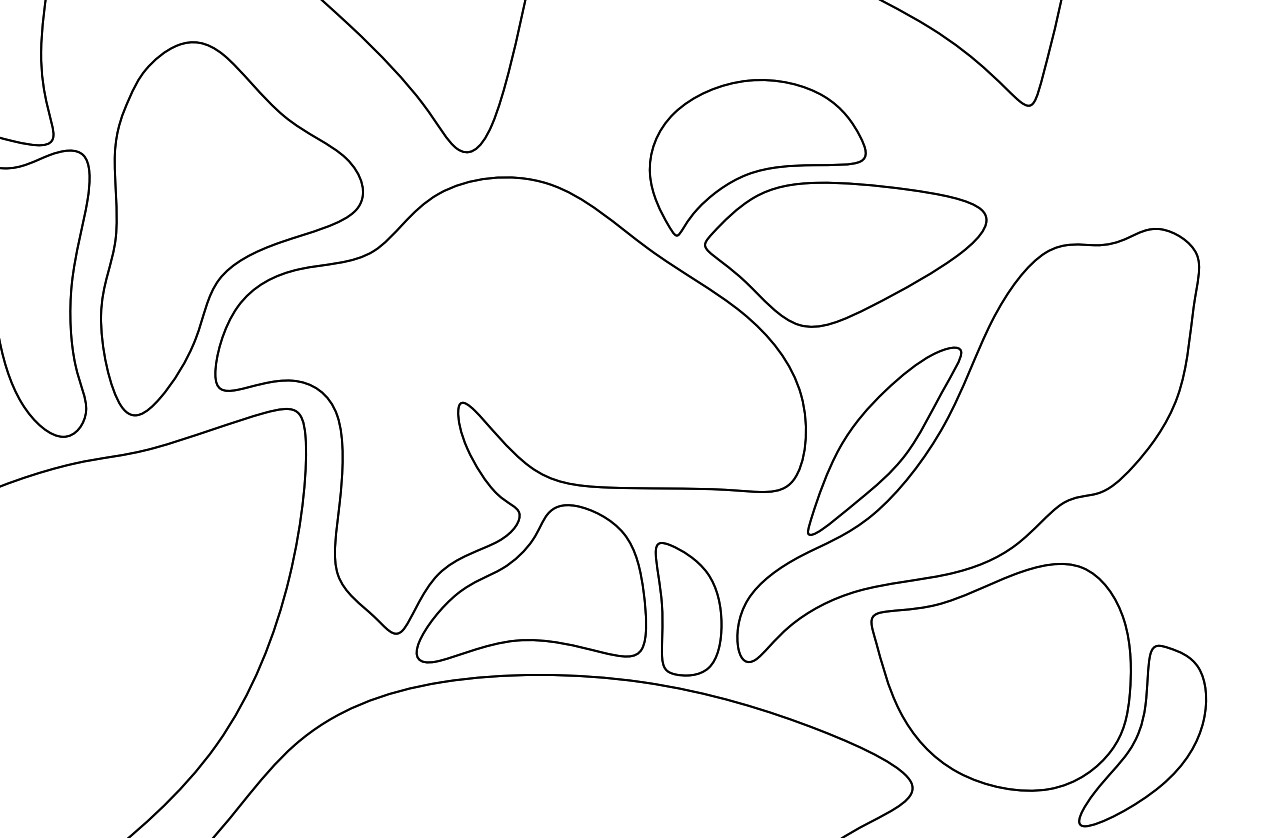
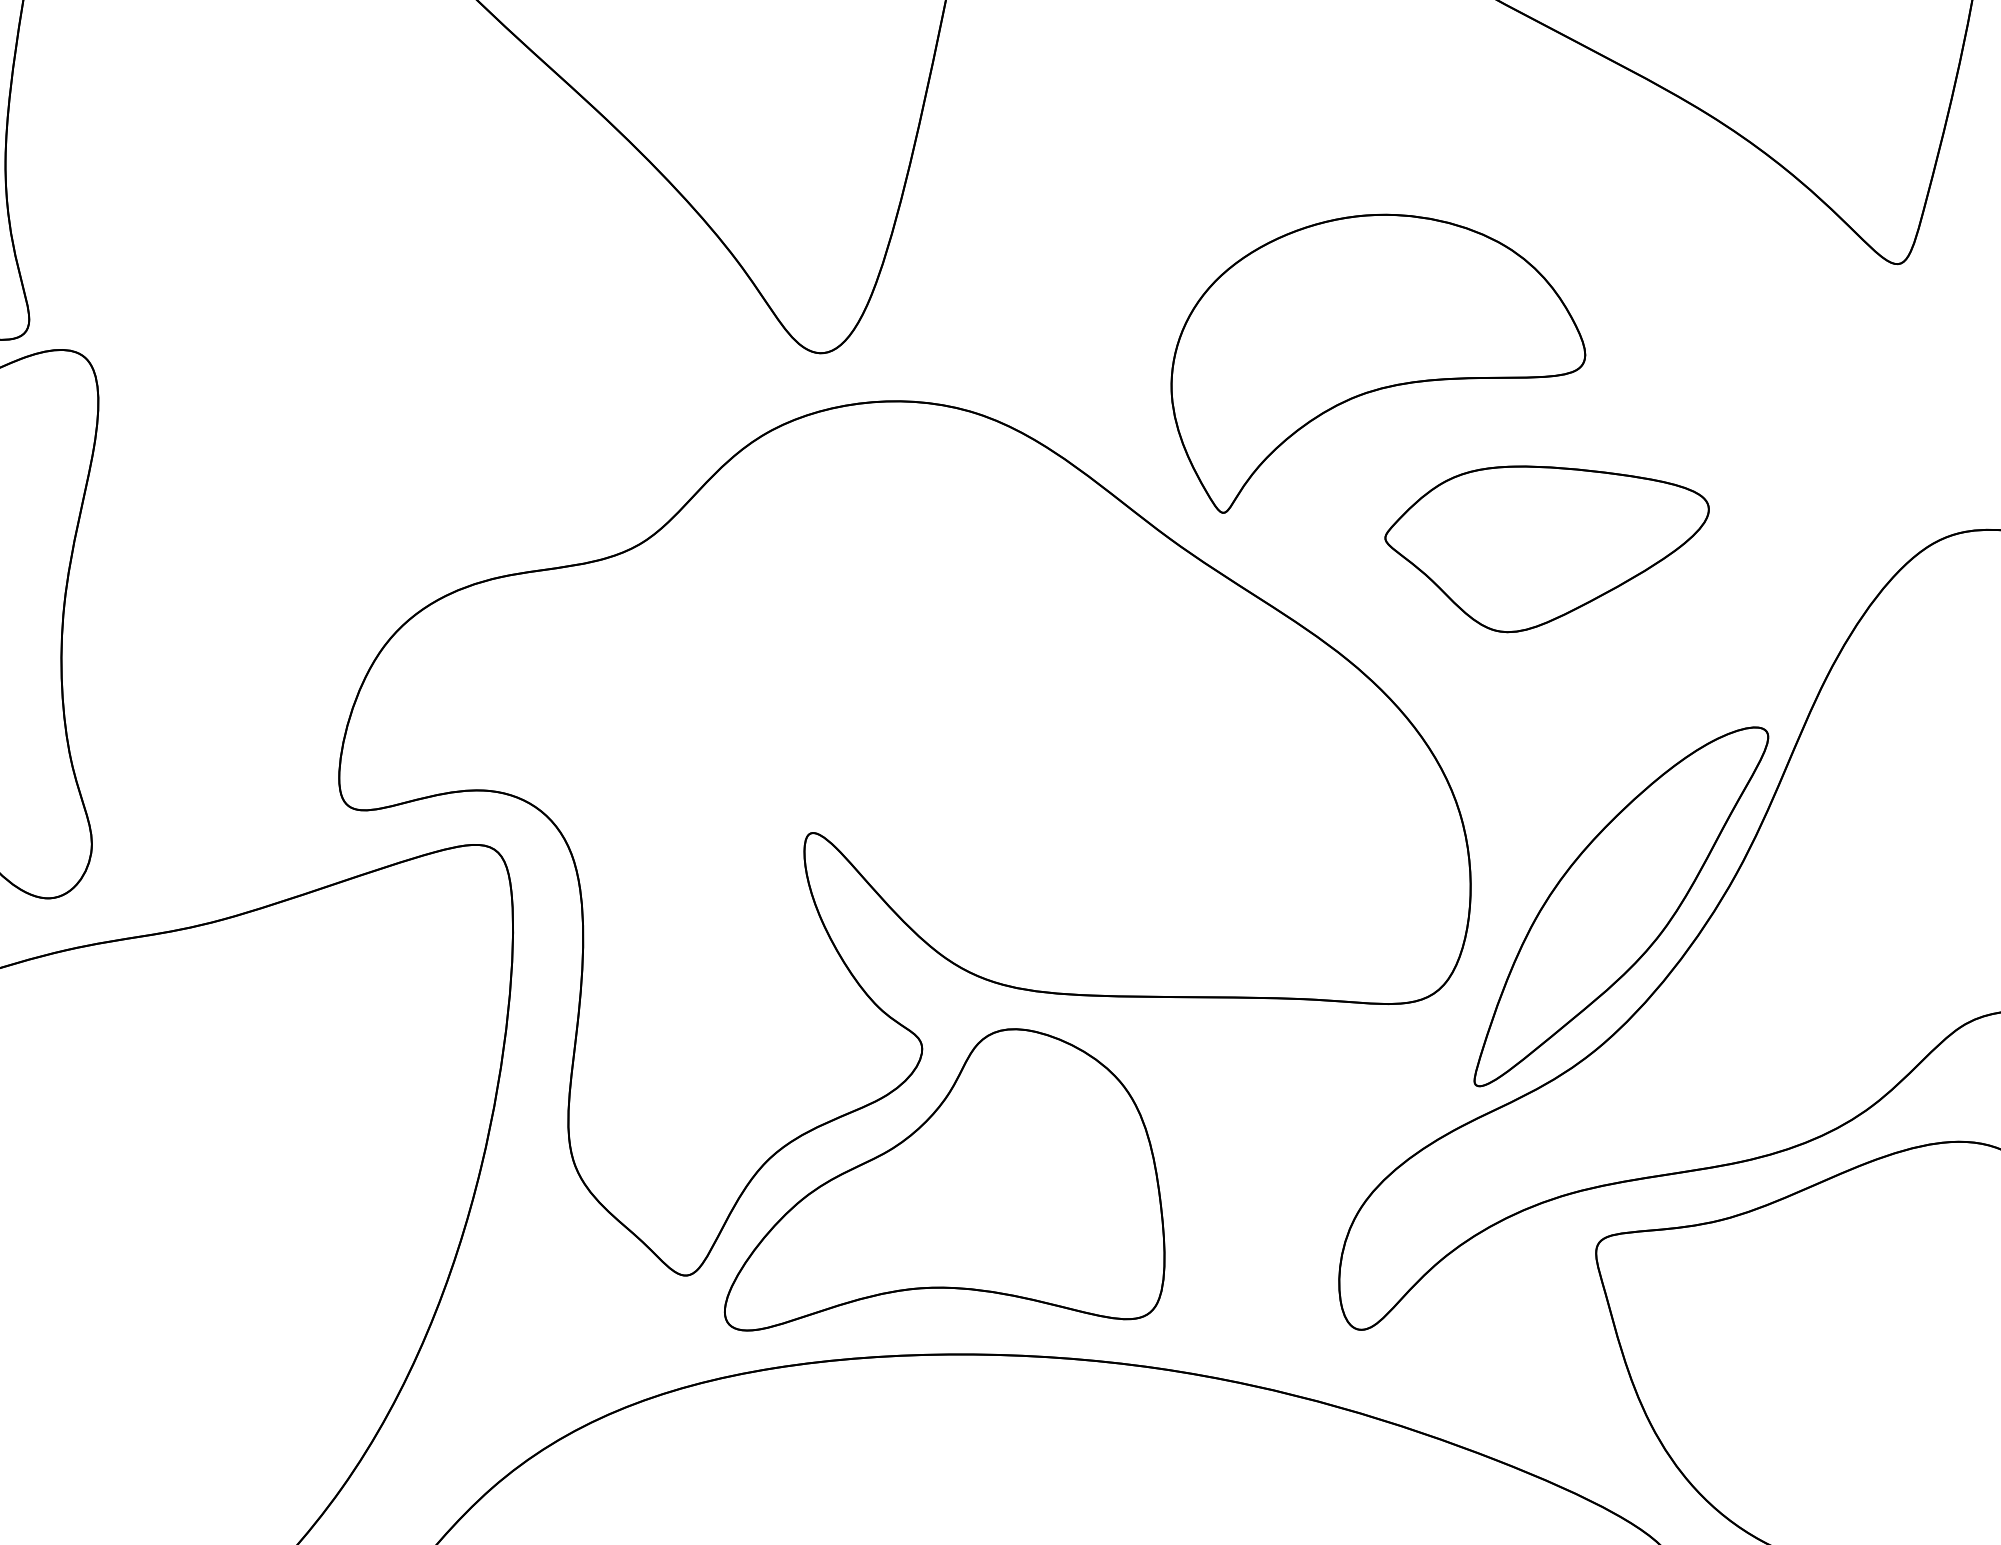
part: (231, 228) -> (370, 499), removed
part: (845, 254) -> (1546, 549), size x0.6
part: (688, 609) -> (1245, 1229), removed

